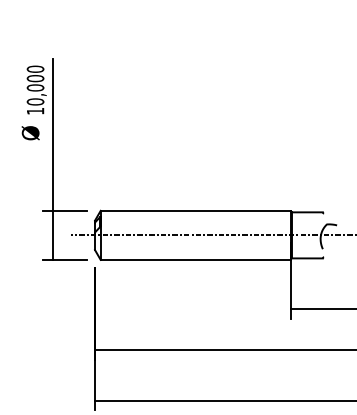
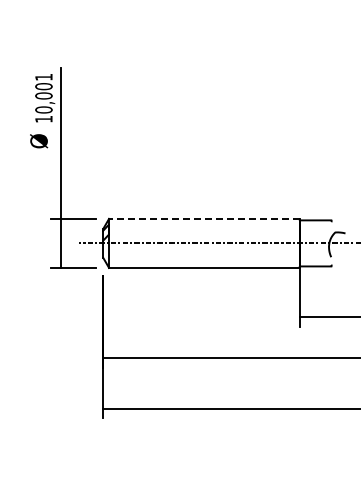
text: (35, 68) -> (43, 76), 10,000 -> 10,001
line: (195, 210) -> (203, 218), solid -> dashed

